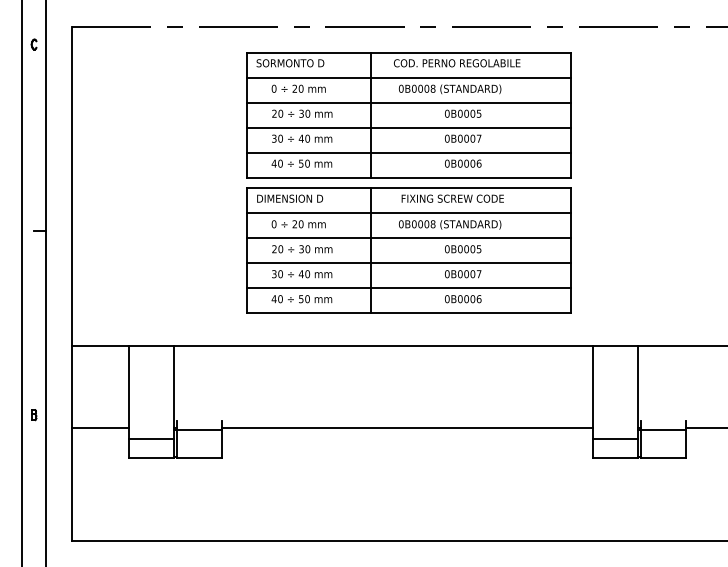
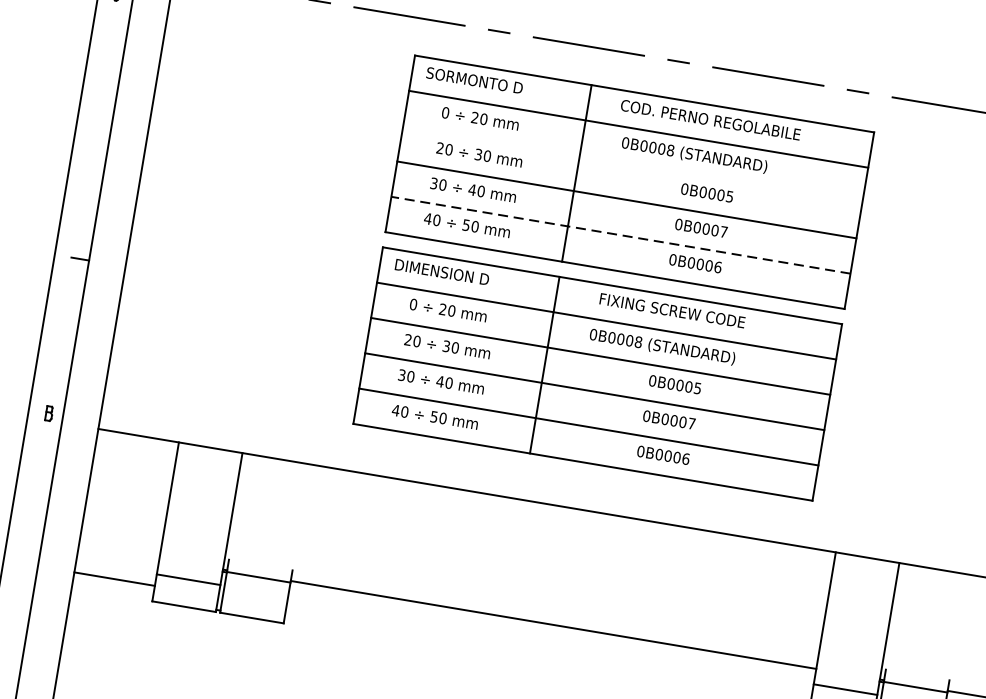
line: (408, 102) -> (632, 164), removed
line: (408, 152) -> (620, 234), solid -> dashed
part: (34, 415) -> (49, 414), moved
line: (99, 428) -> (113, 579), moved

